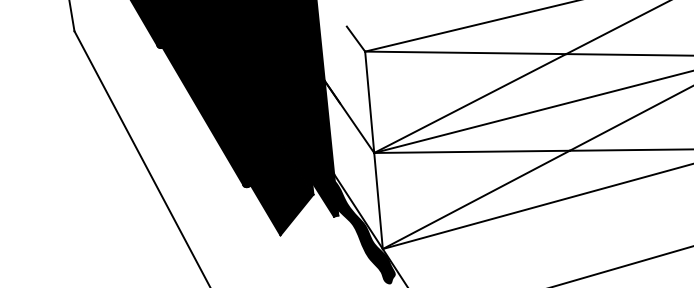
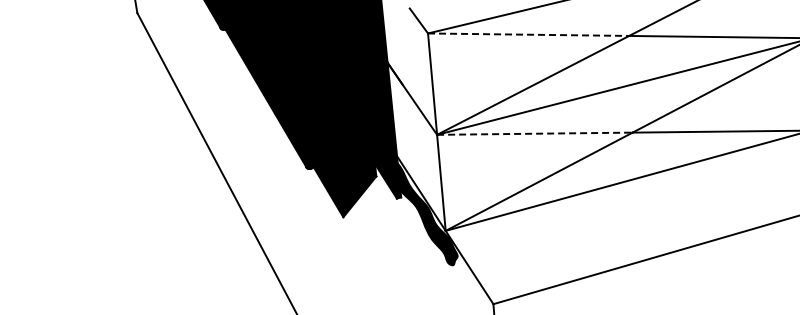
line: (465, 52) -> (528, 34), solid -> dashed
line: (471, 151) -> (534, 133), solid -> dashed

